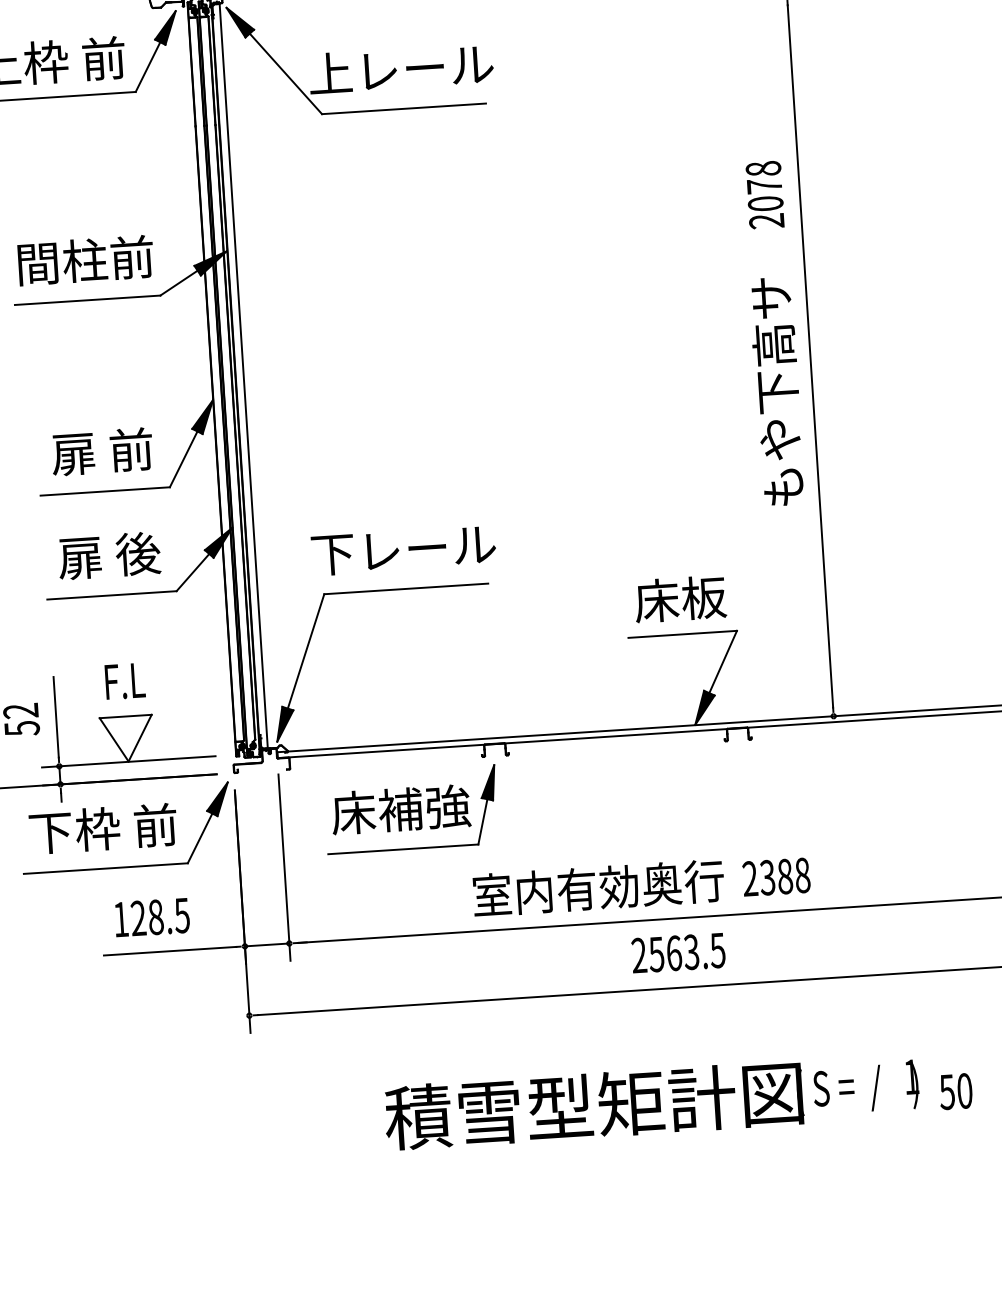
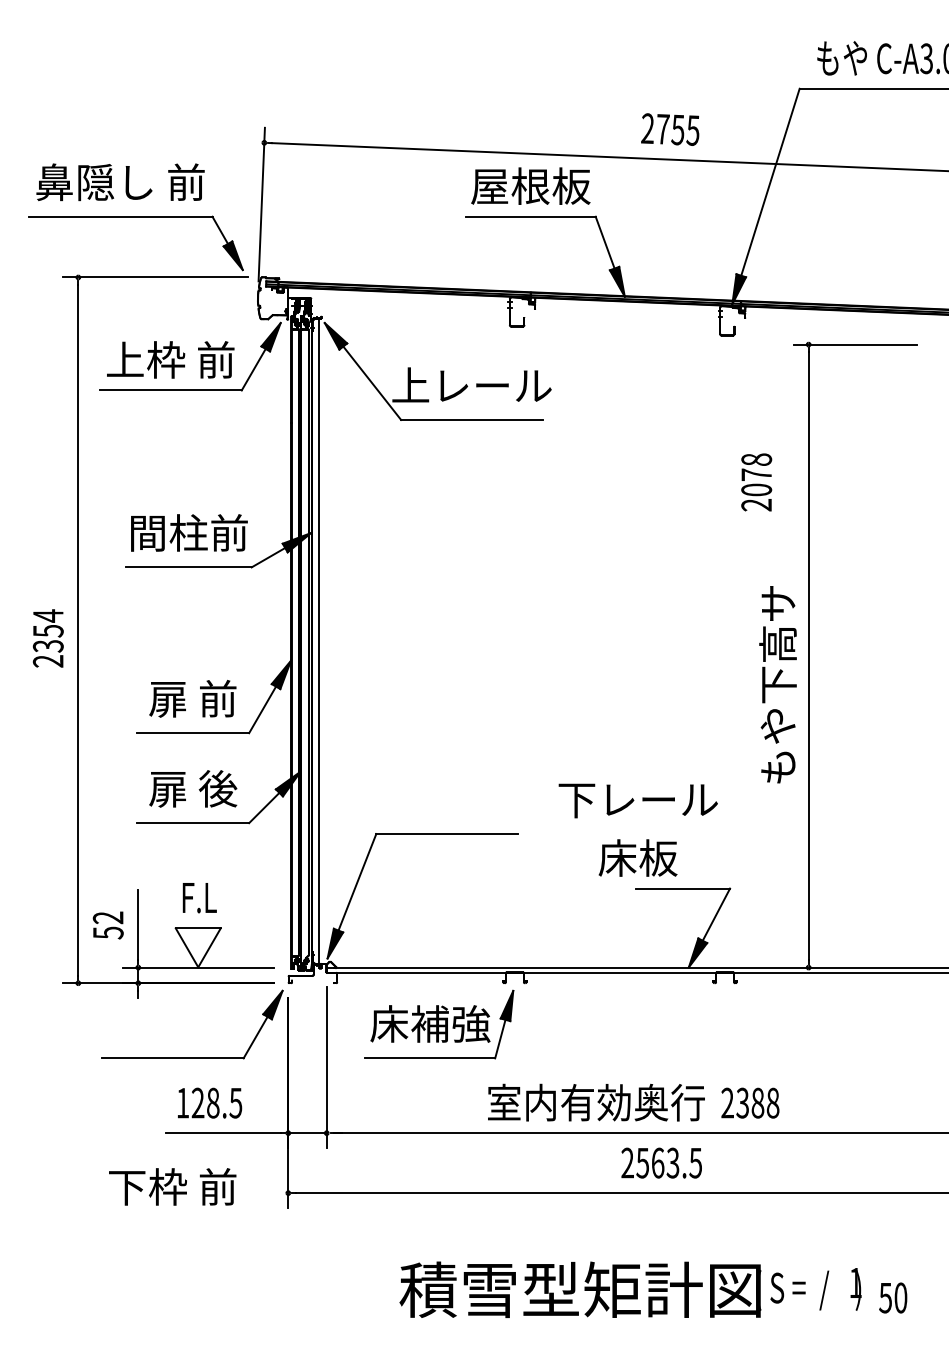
text: (764, 195) -> (756, 482), moved
text: (402, 550) -> (637, 800), moved
text: (679, 598) -> (637, 857), moved
text: (103, 828) -> (172, 1186), moved

